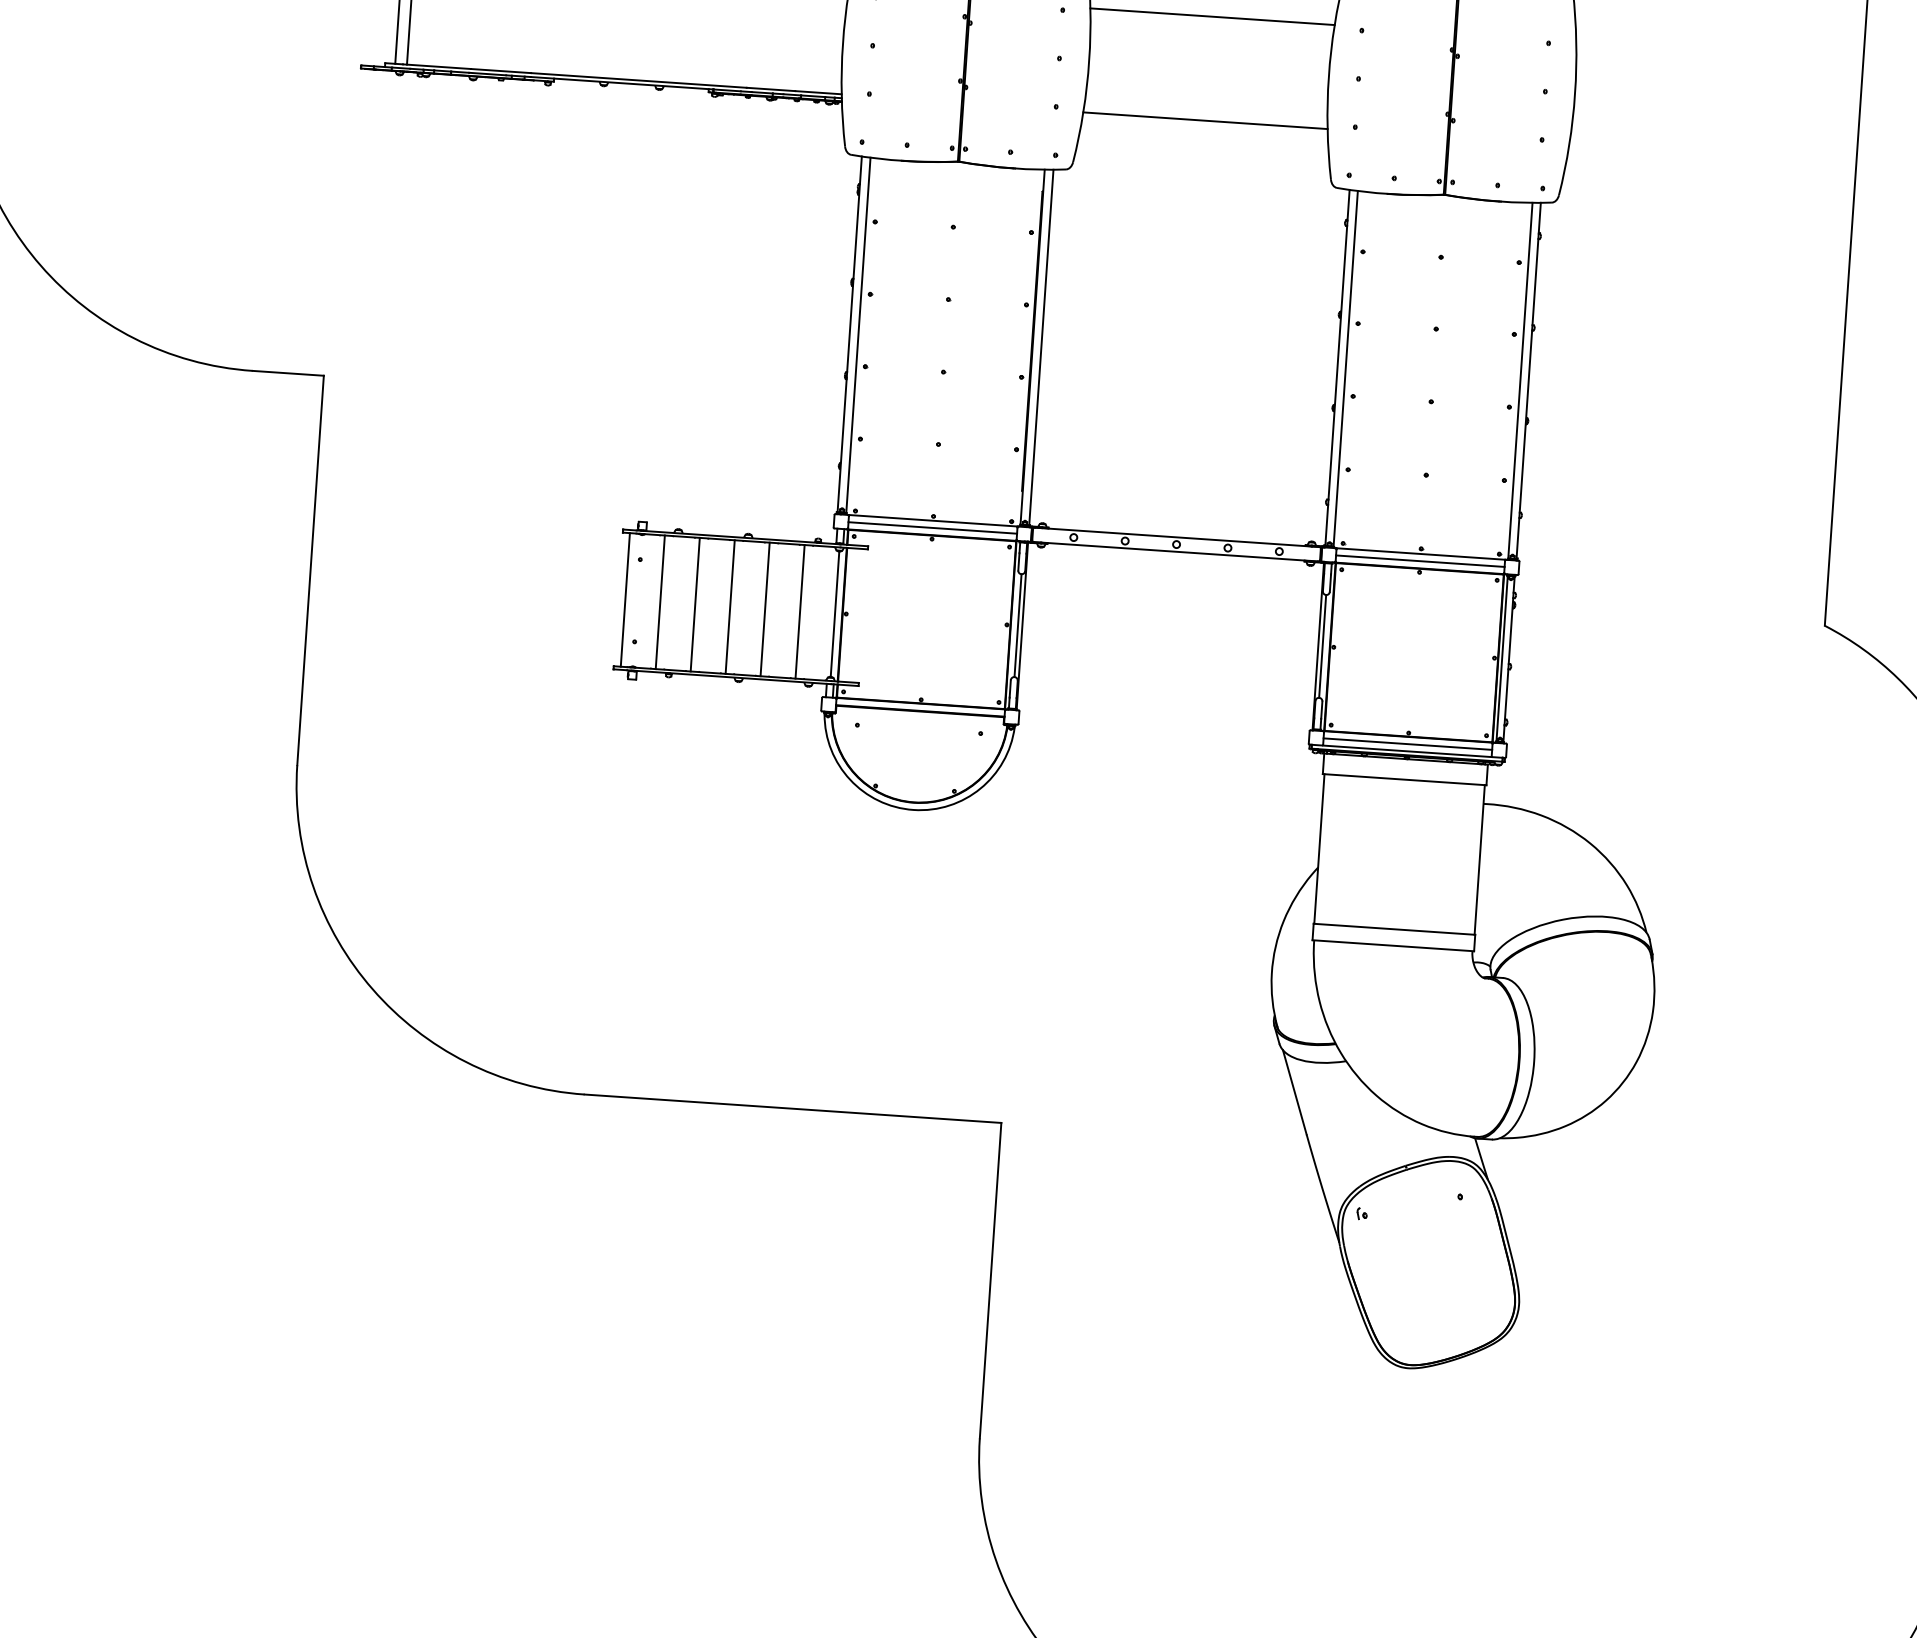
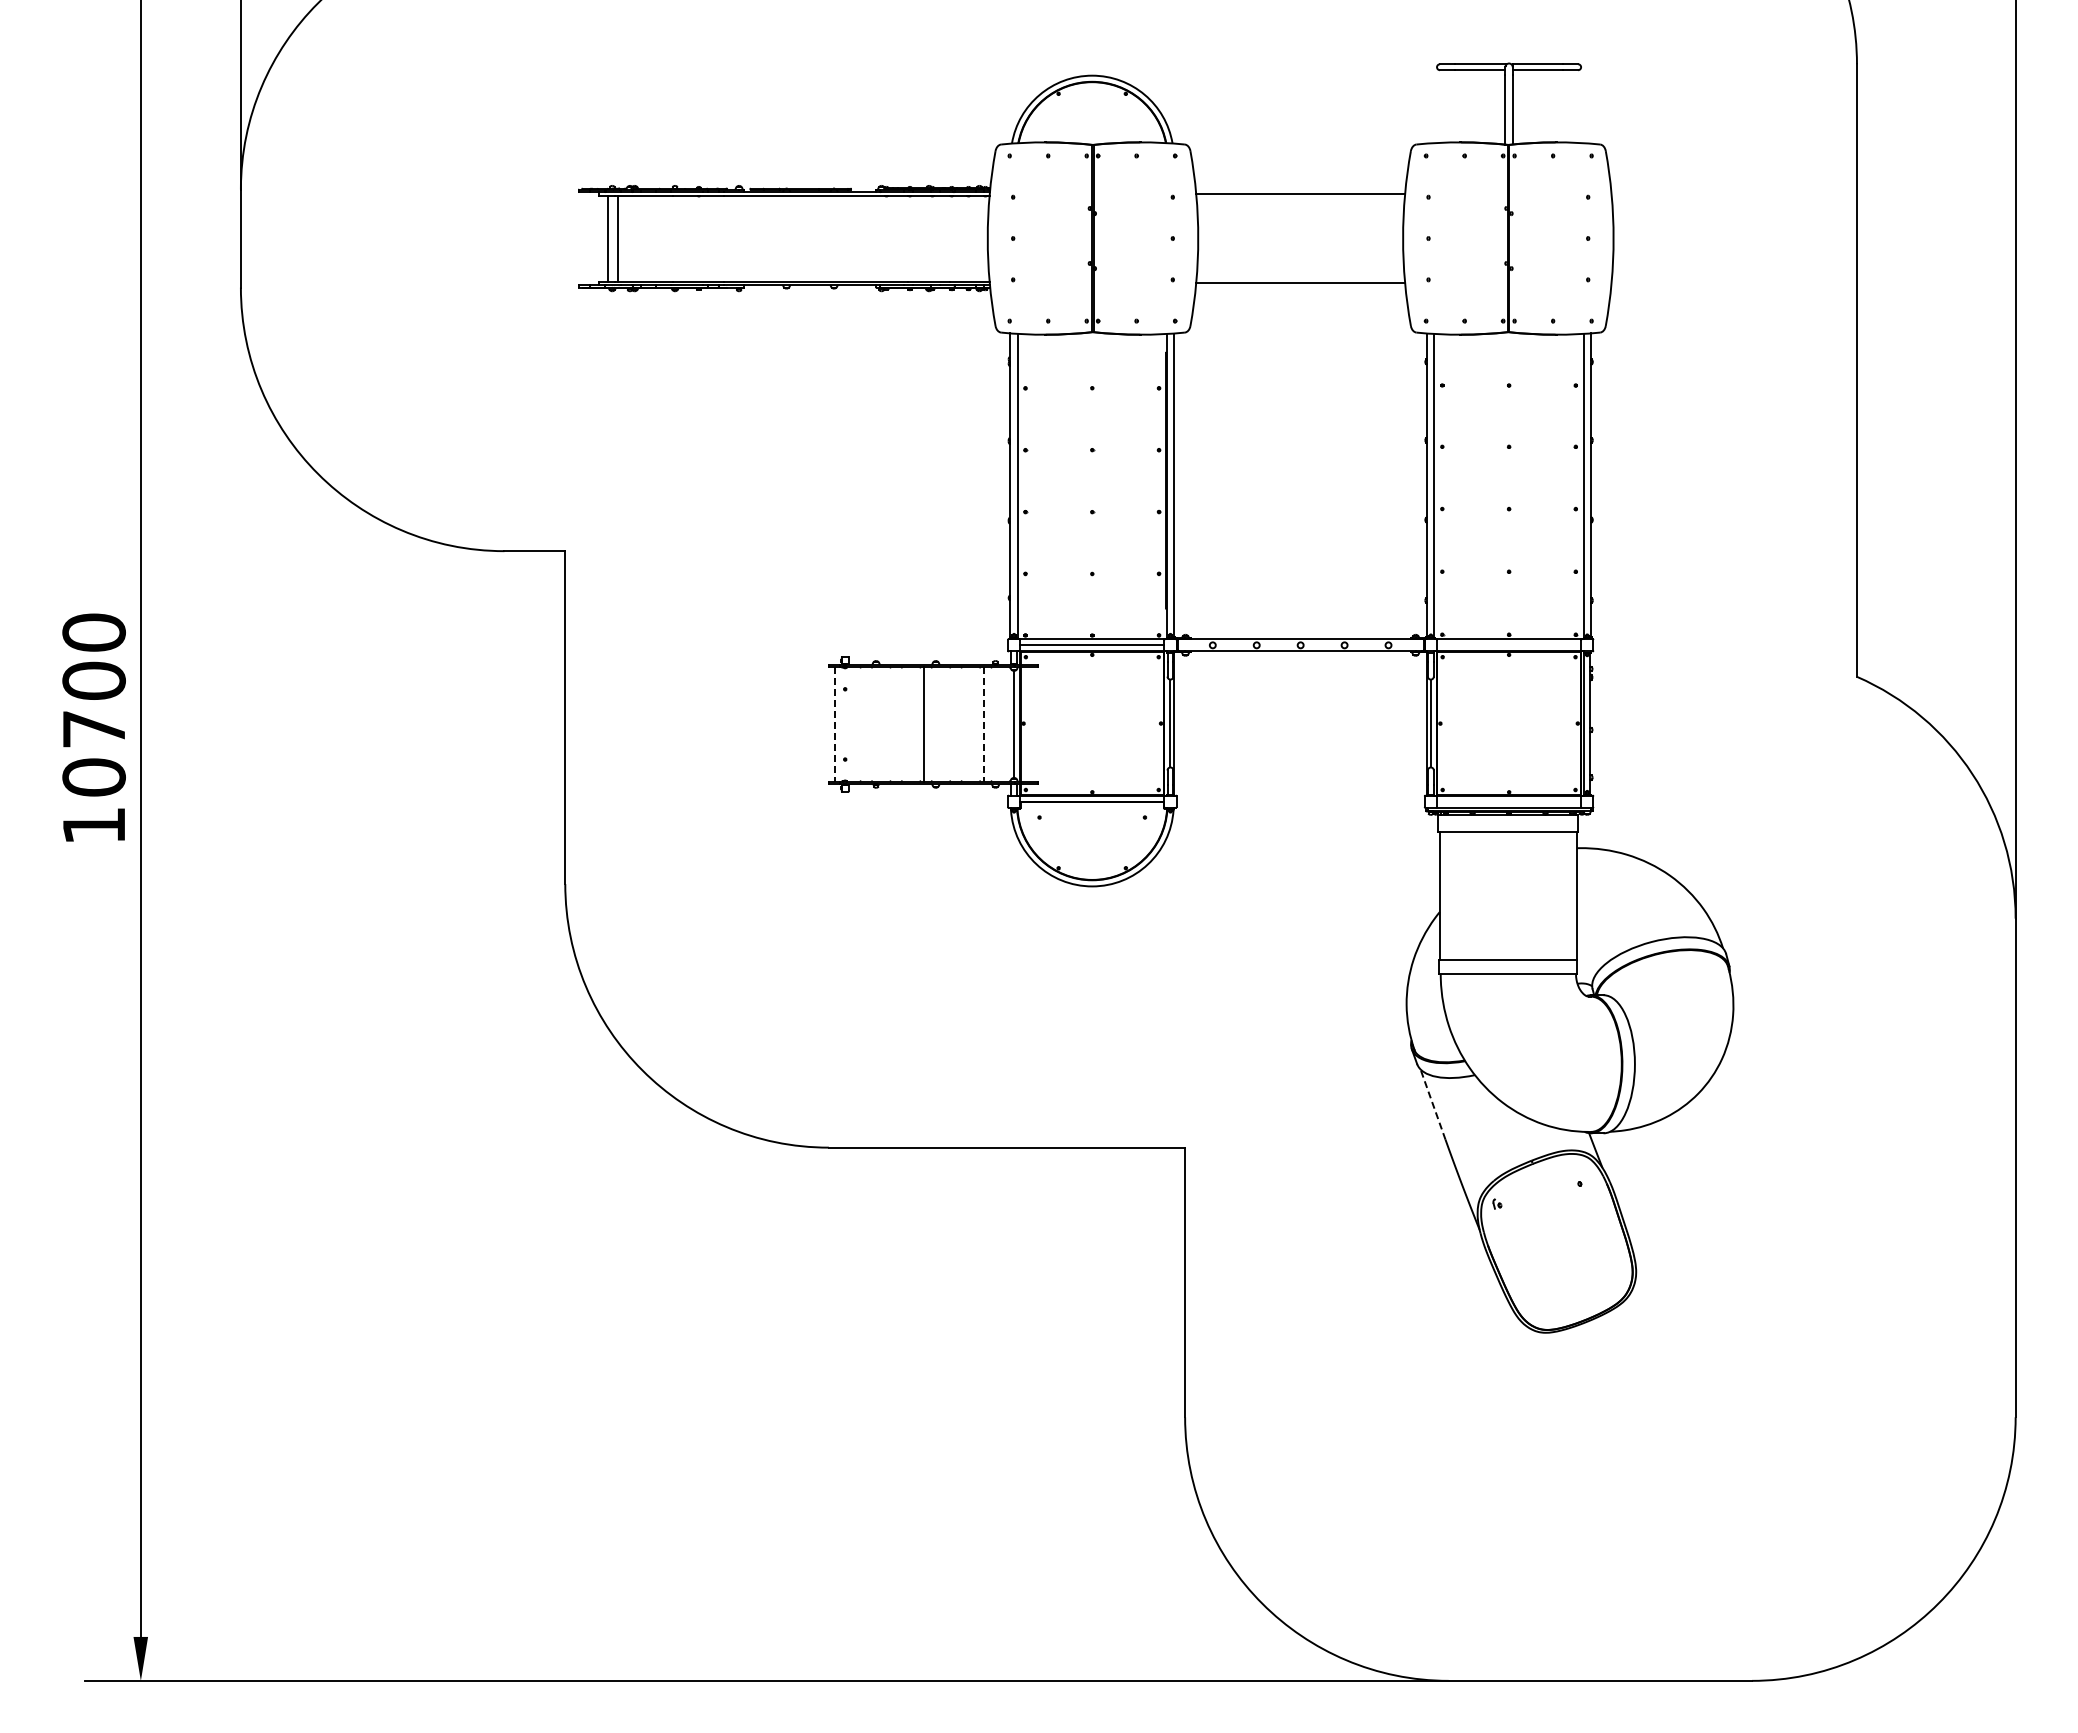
line: (1420, 561) -> (1509, 645), removed
line: (624, 599) -> (834, 724), solid -> dashed
line: (660, 602) -> (864, 724), removed
line: (695, 604) -> (894, 724), removed
line: (765, 609) -> (954, 724), removed
line: (800, 611) -> (984, 724), solid -> dashed
line: (1408, 743) -> (1509, 801), removed
line: (1294, 1092) -> (1432, 1104), solid -> dashed

